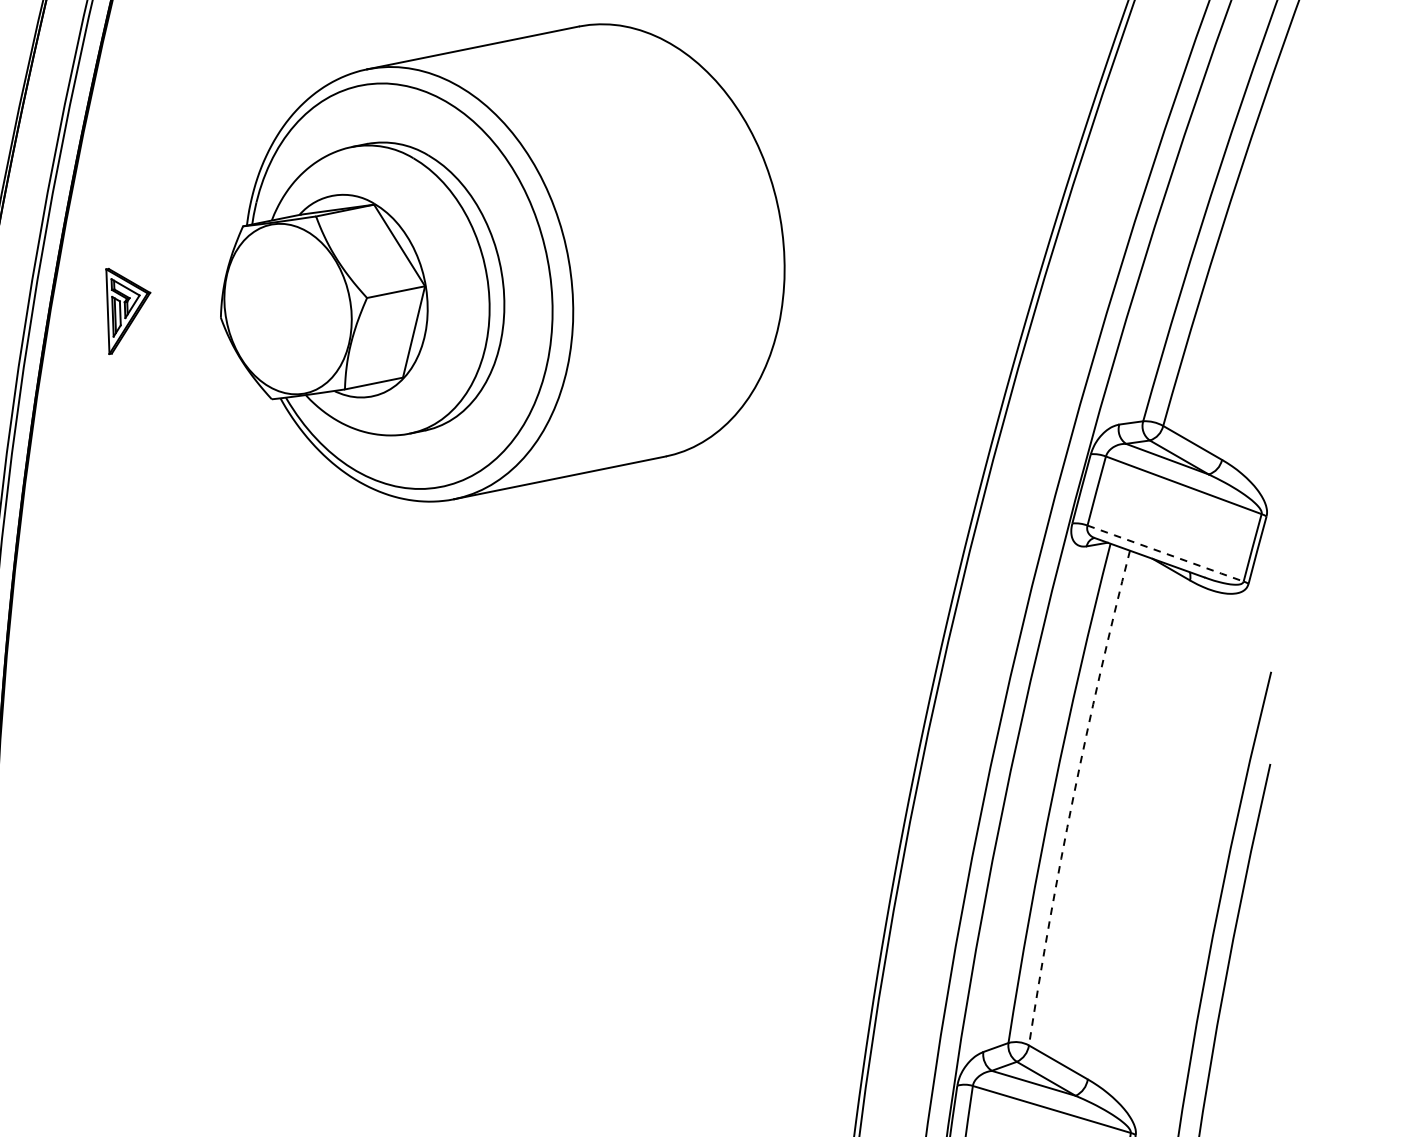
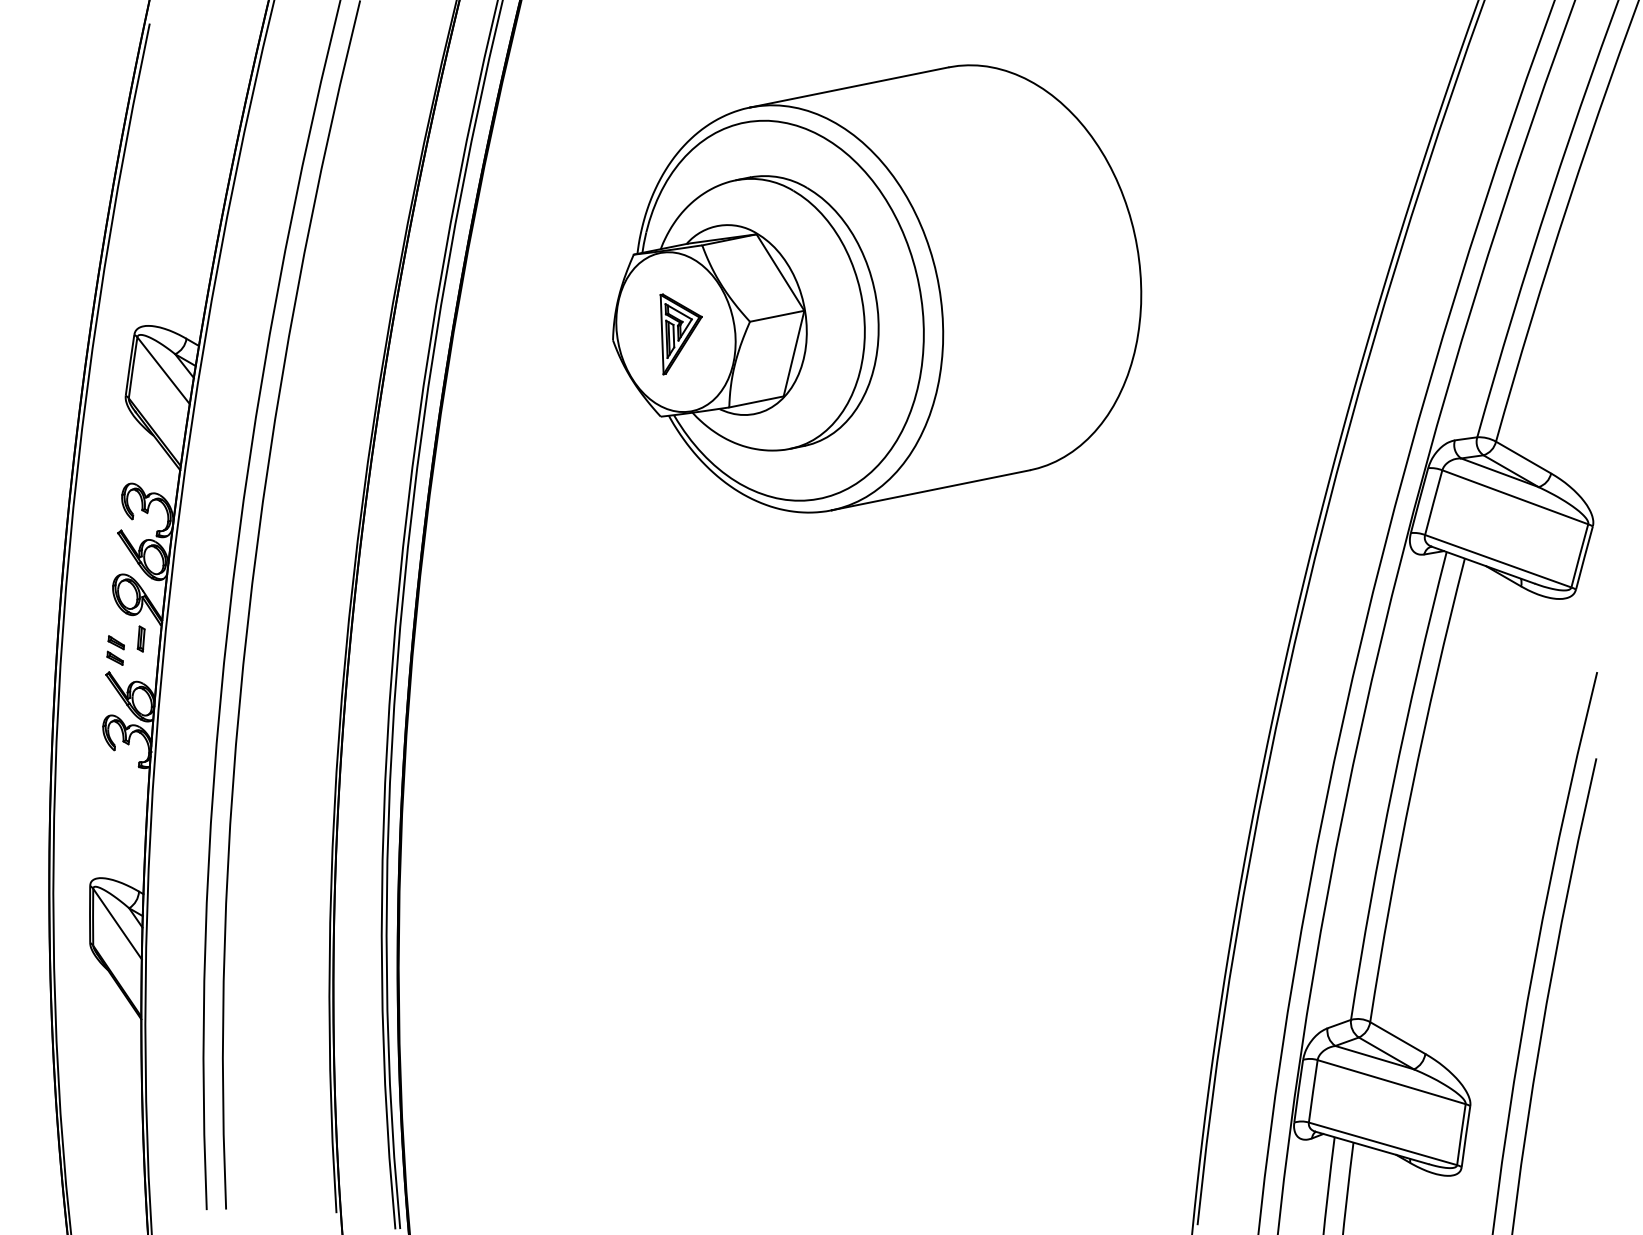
part: (127, 311) -> (680, 334), moved
line: (1165, 553) -> (1498, 561), dashed -> solid
arc: (1073, 797) -> (1411, 789), dashed -> solid

